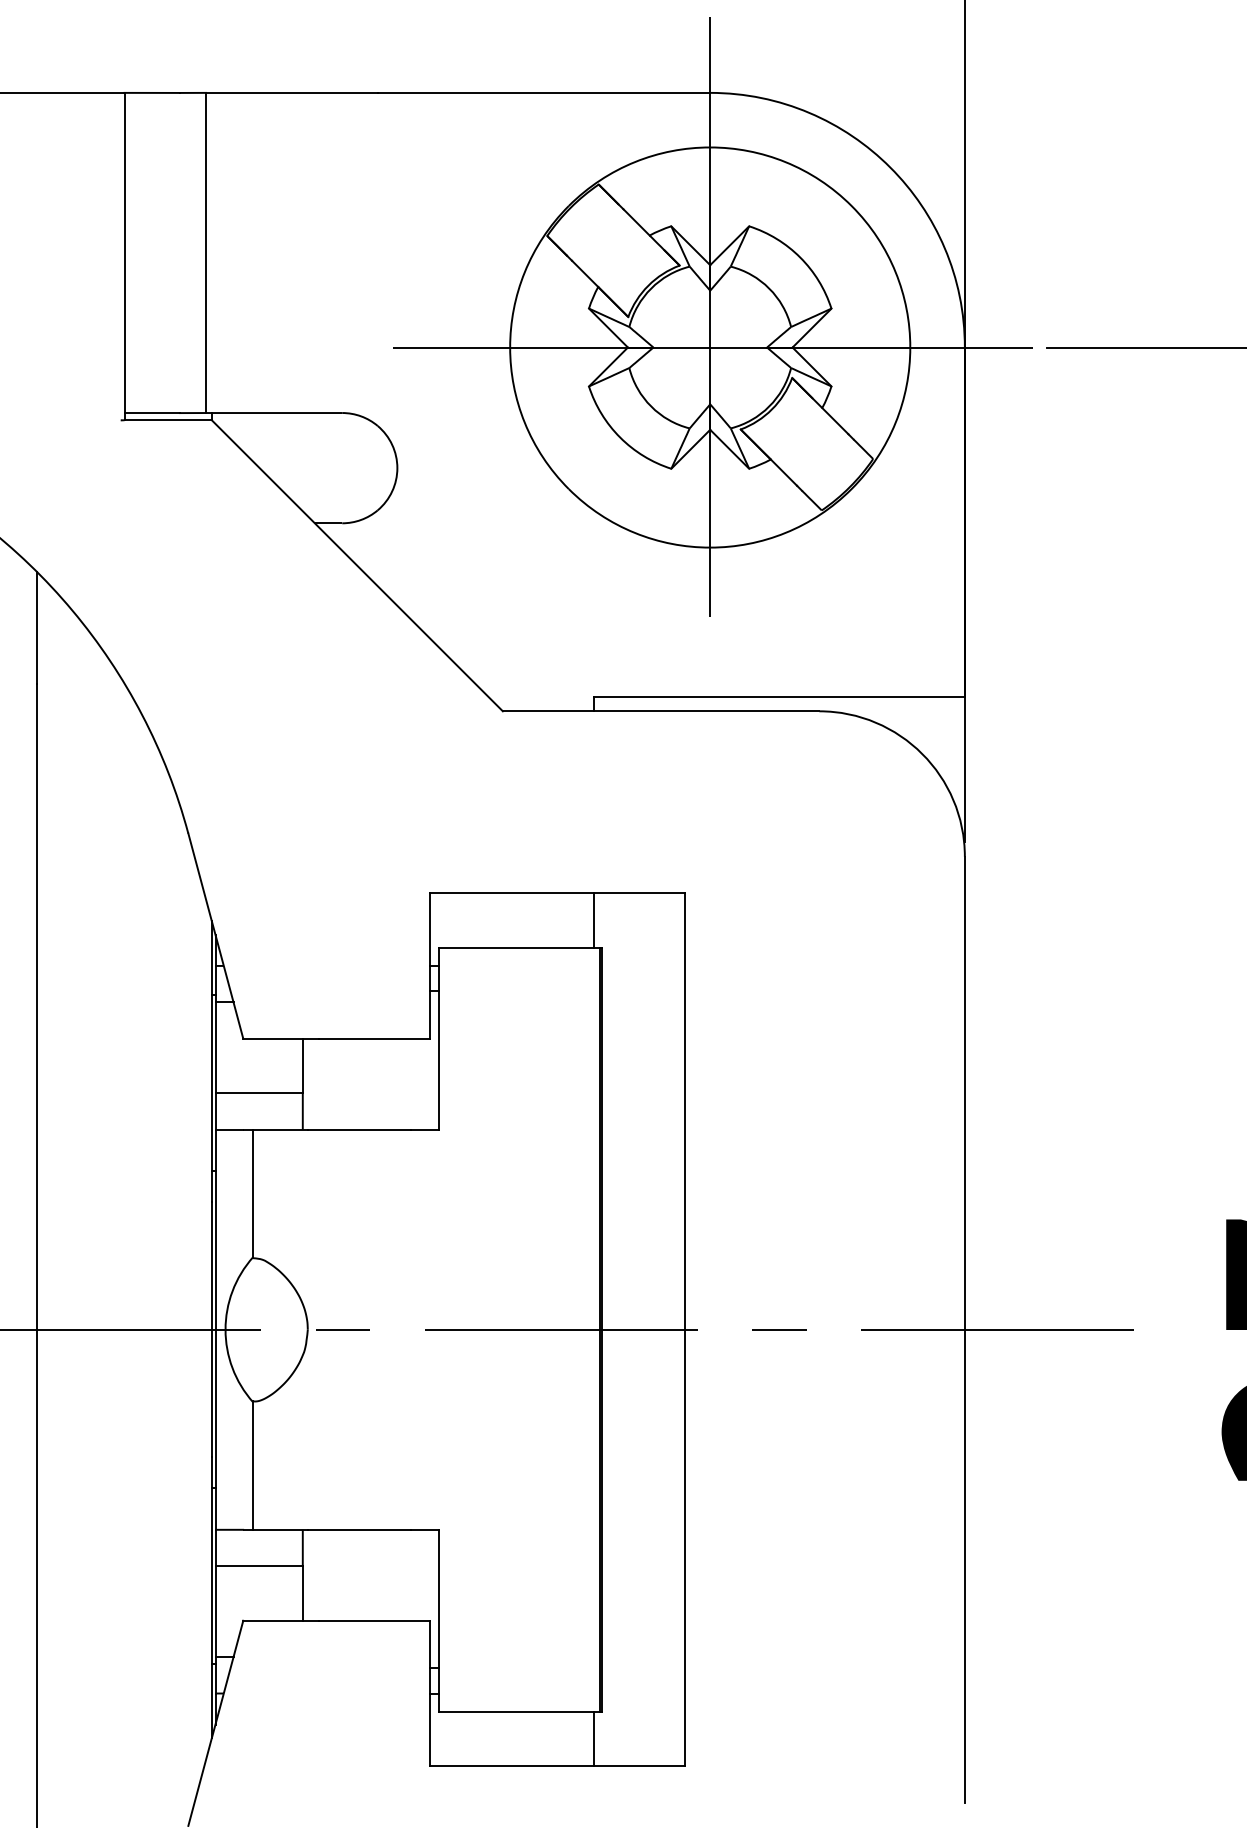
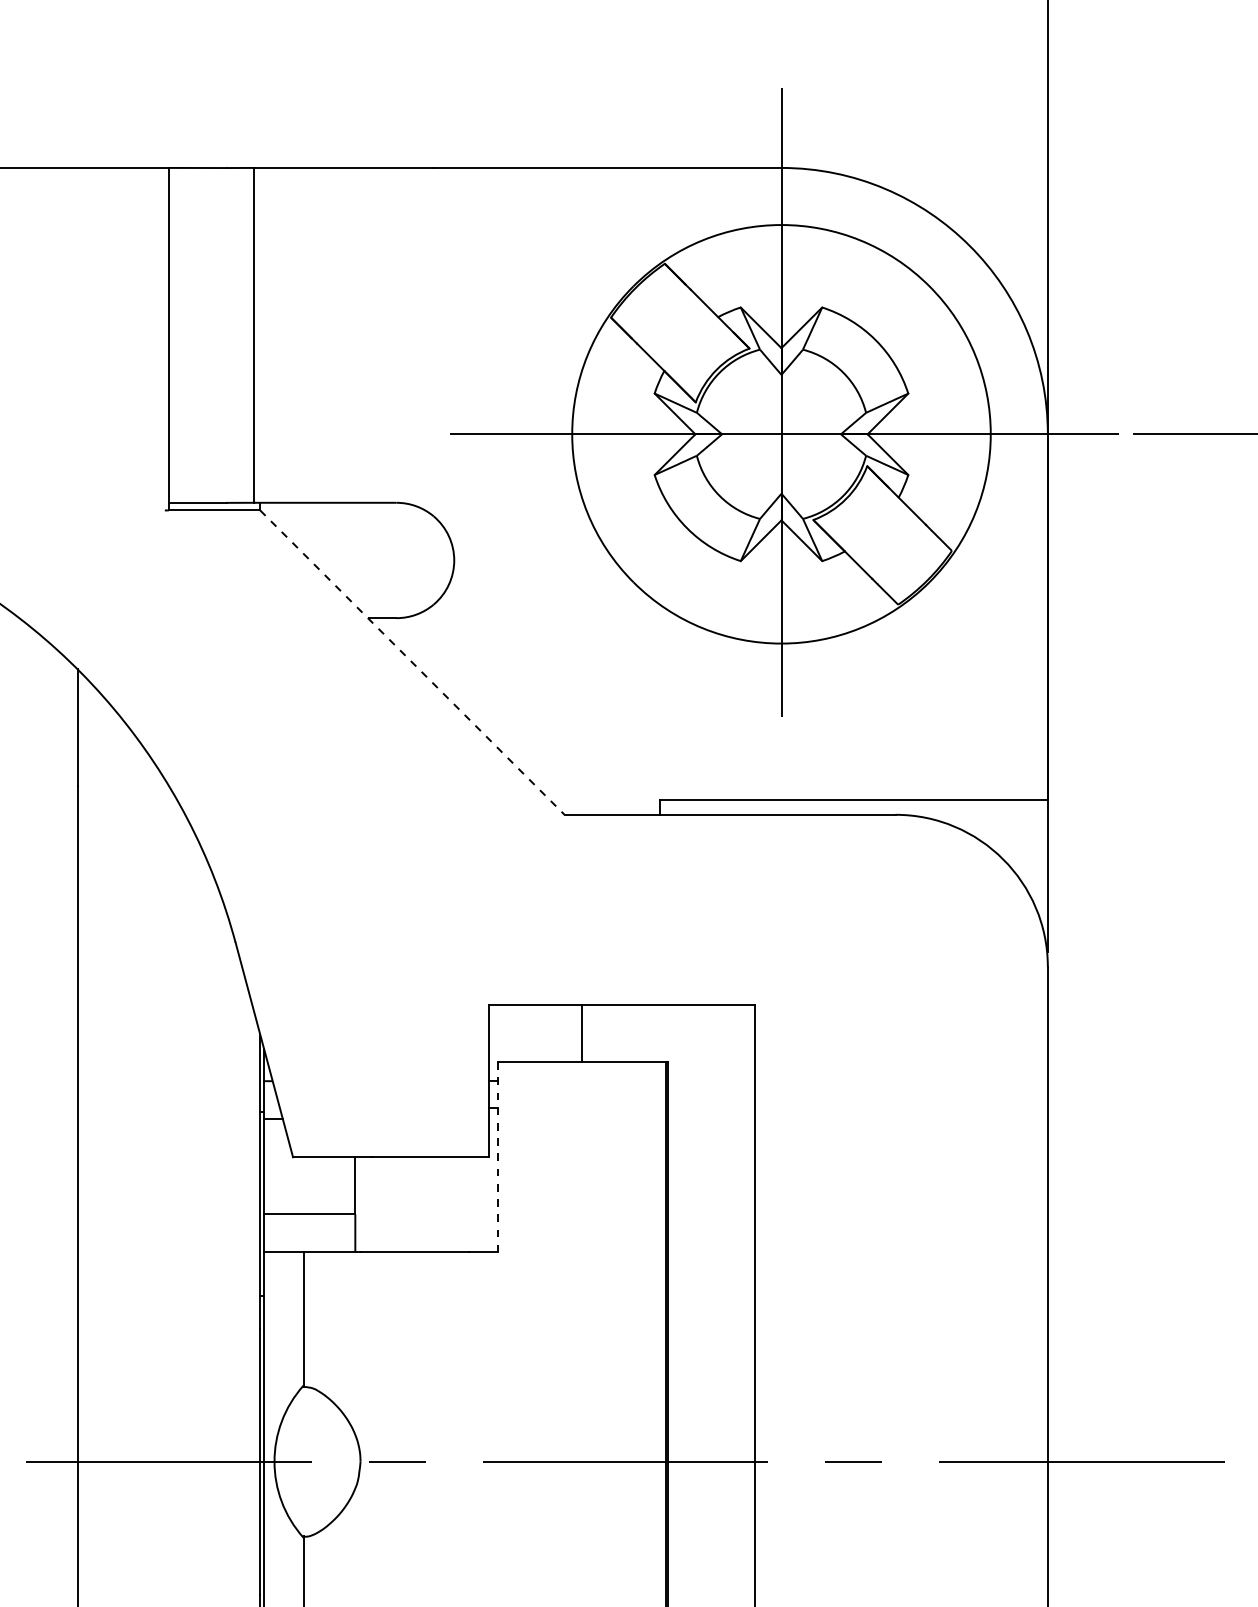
line: (357, 565) -> (412, 662), solid -> dashed
line: (593, 920) -> (581, 1033), moved
line: (439, 1038) -> (498, 1157), solid -> dashed

